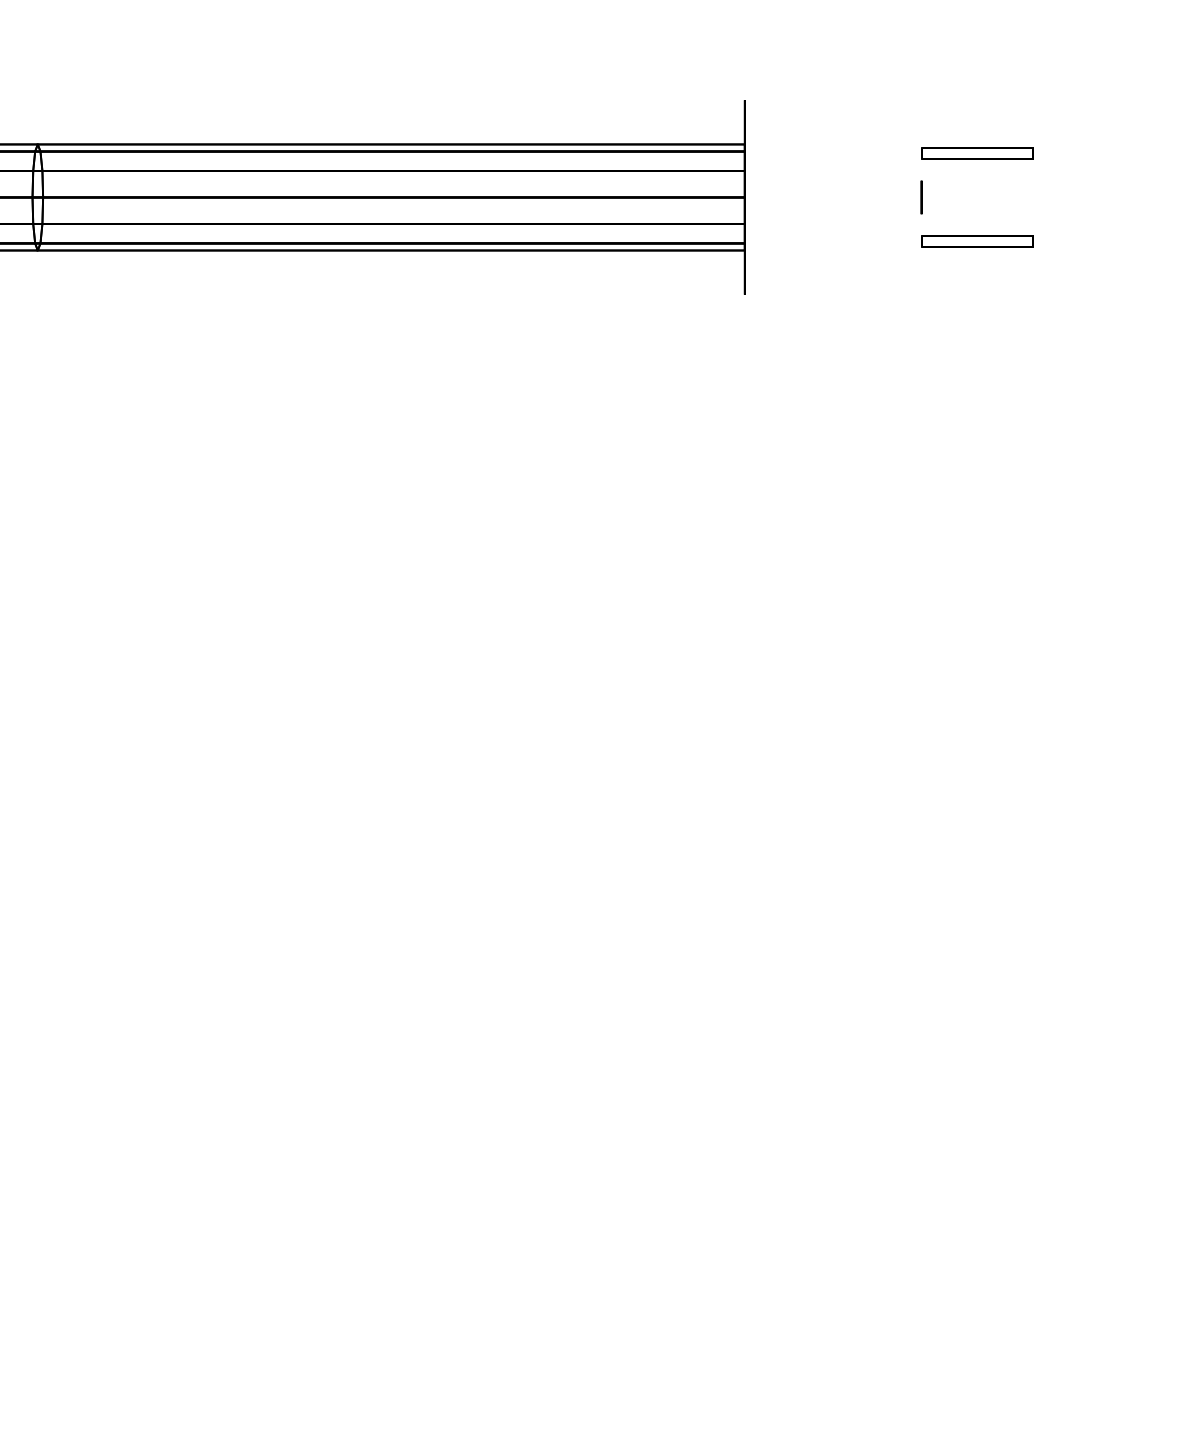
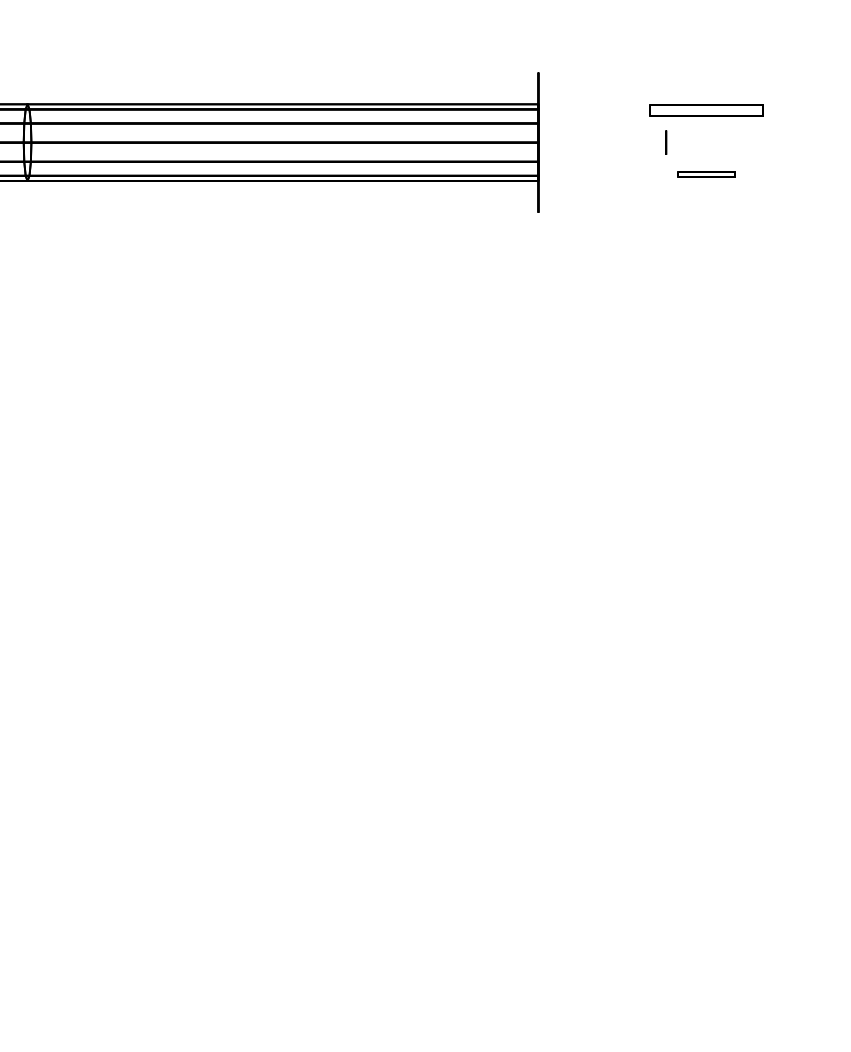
part: (977, 153) -> (706, 110), size x1.4
part: (977, 241) -> (706, 174), size x0.7

